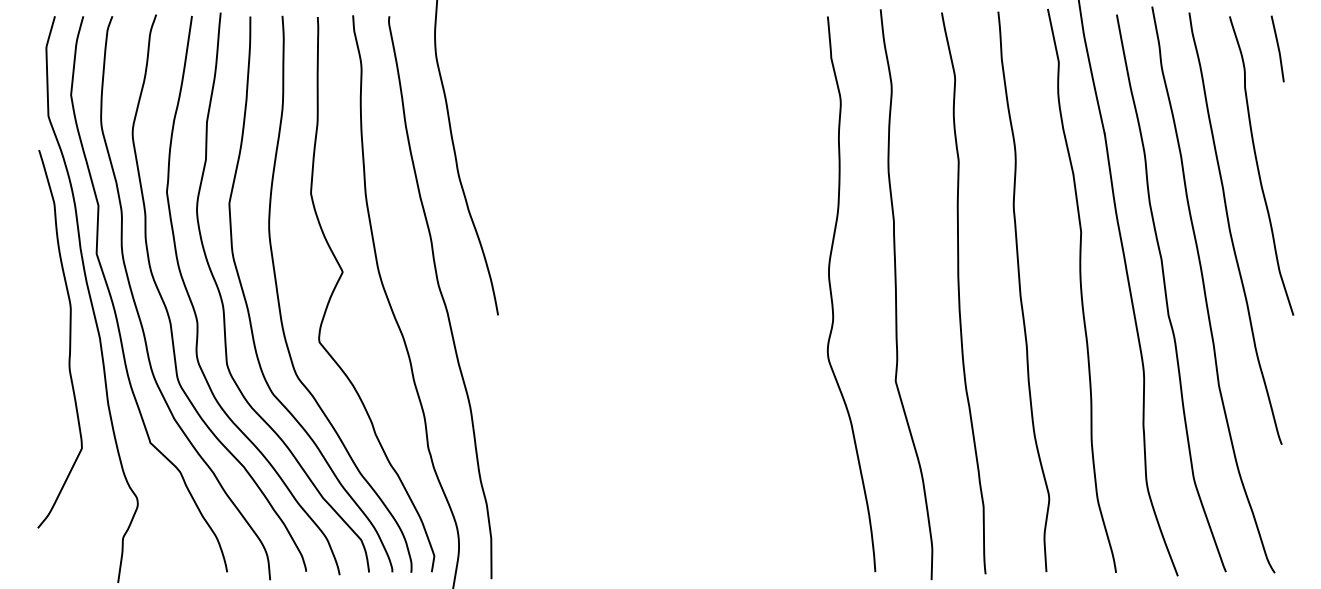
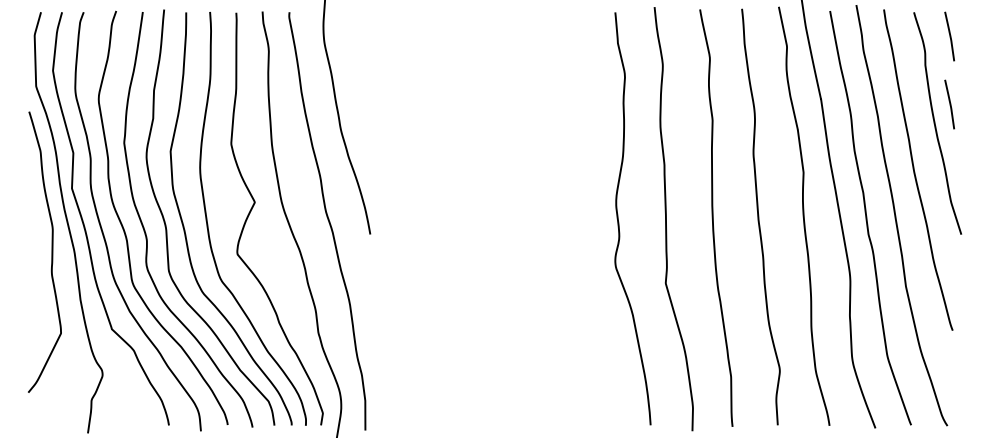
line: (1277, 140) -> (949, 104), added

